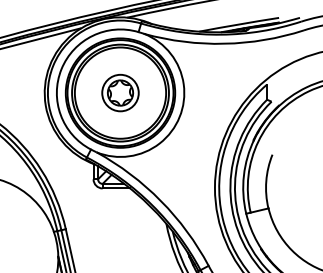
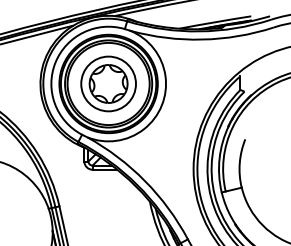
part: (120, 92) -> (108, 83), size x1.67

